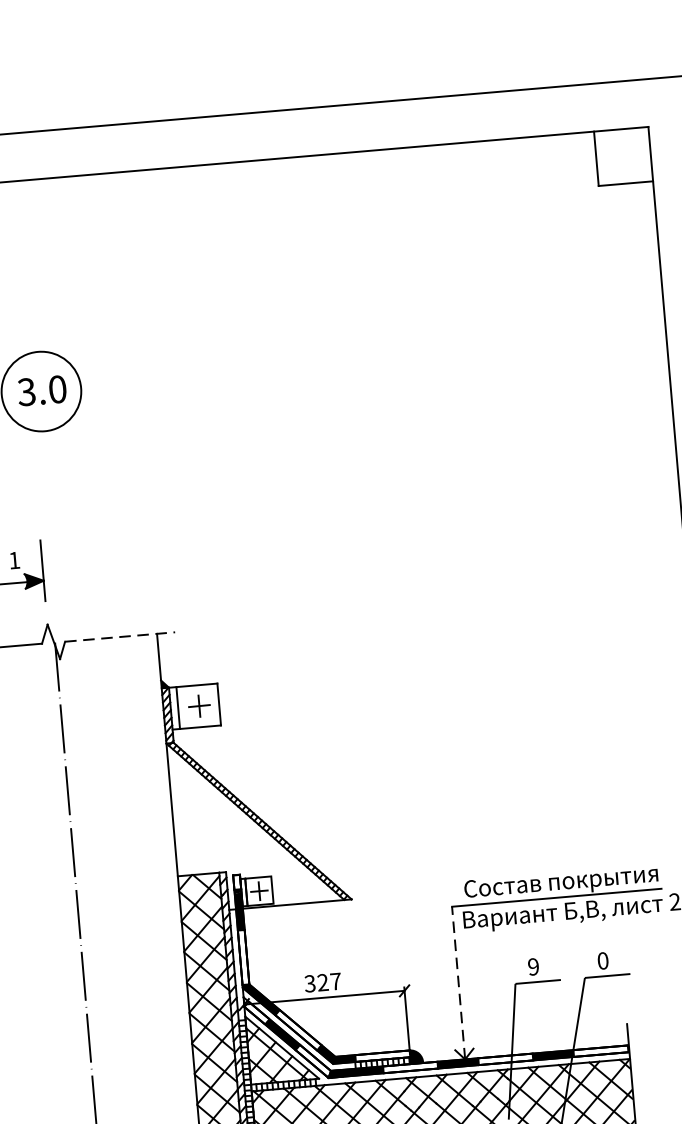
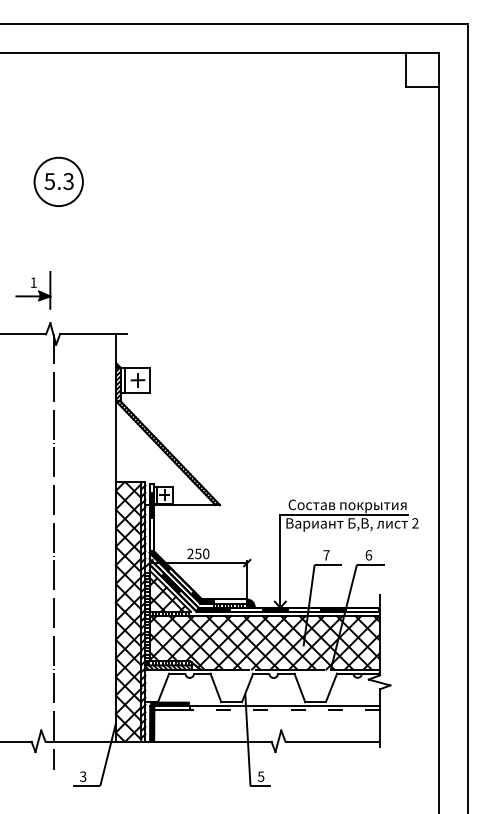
text: (42, 390) -> (59, 181), 3.0 -> 5.3
line: (119, 637) -> (93, 334), dashed -> solid
text: (602, 961) -> (368, 555), 0 -> 6
text: (533, 967) -> (326, 555), 9 -> 7
text: (323, 981) -> (198, 553), 327 -> 250
line: (458, 981) -> (280, 560), dashed -> solid

